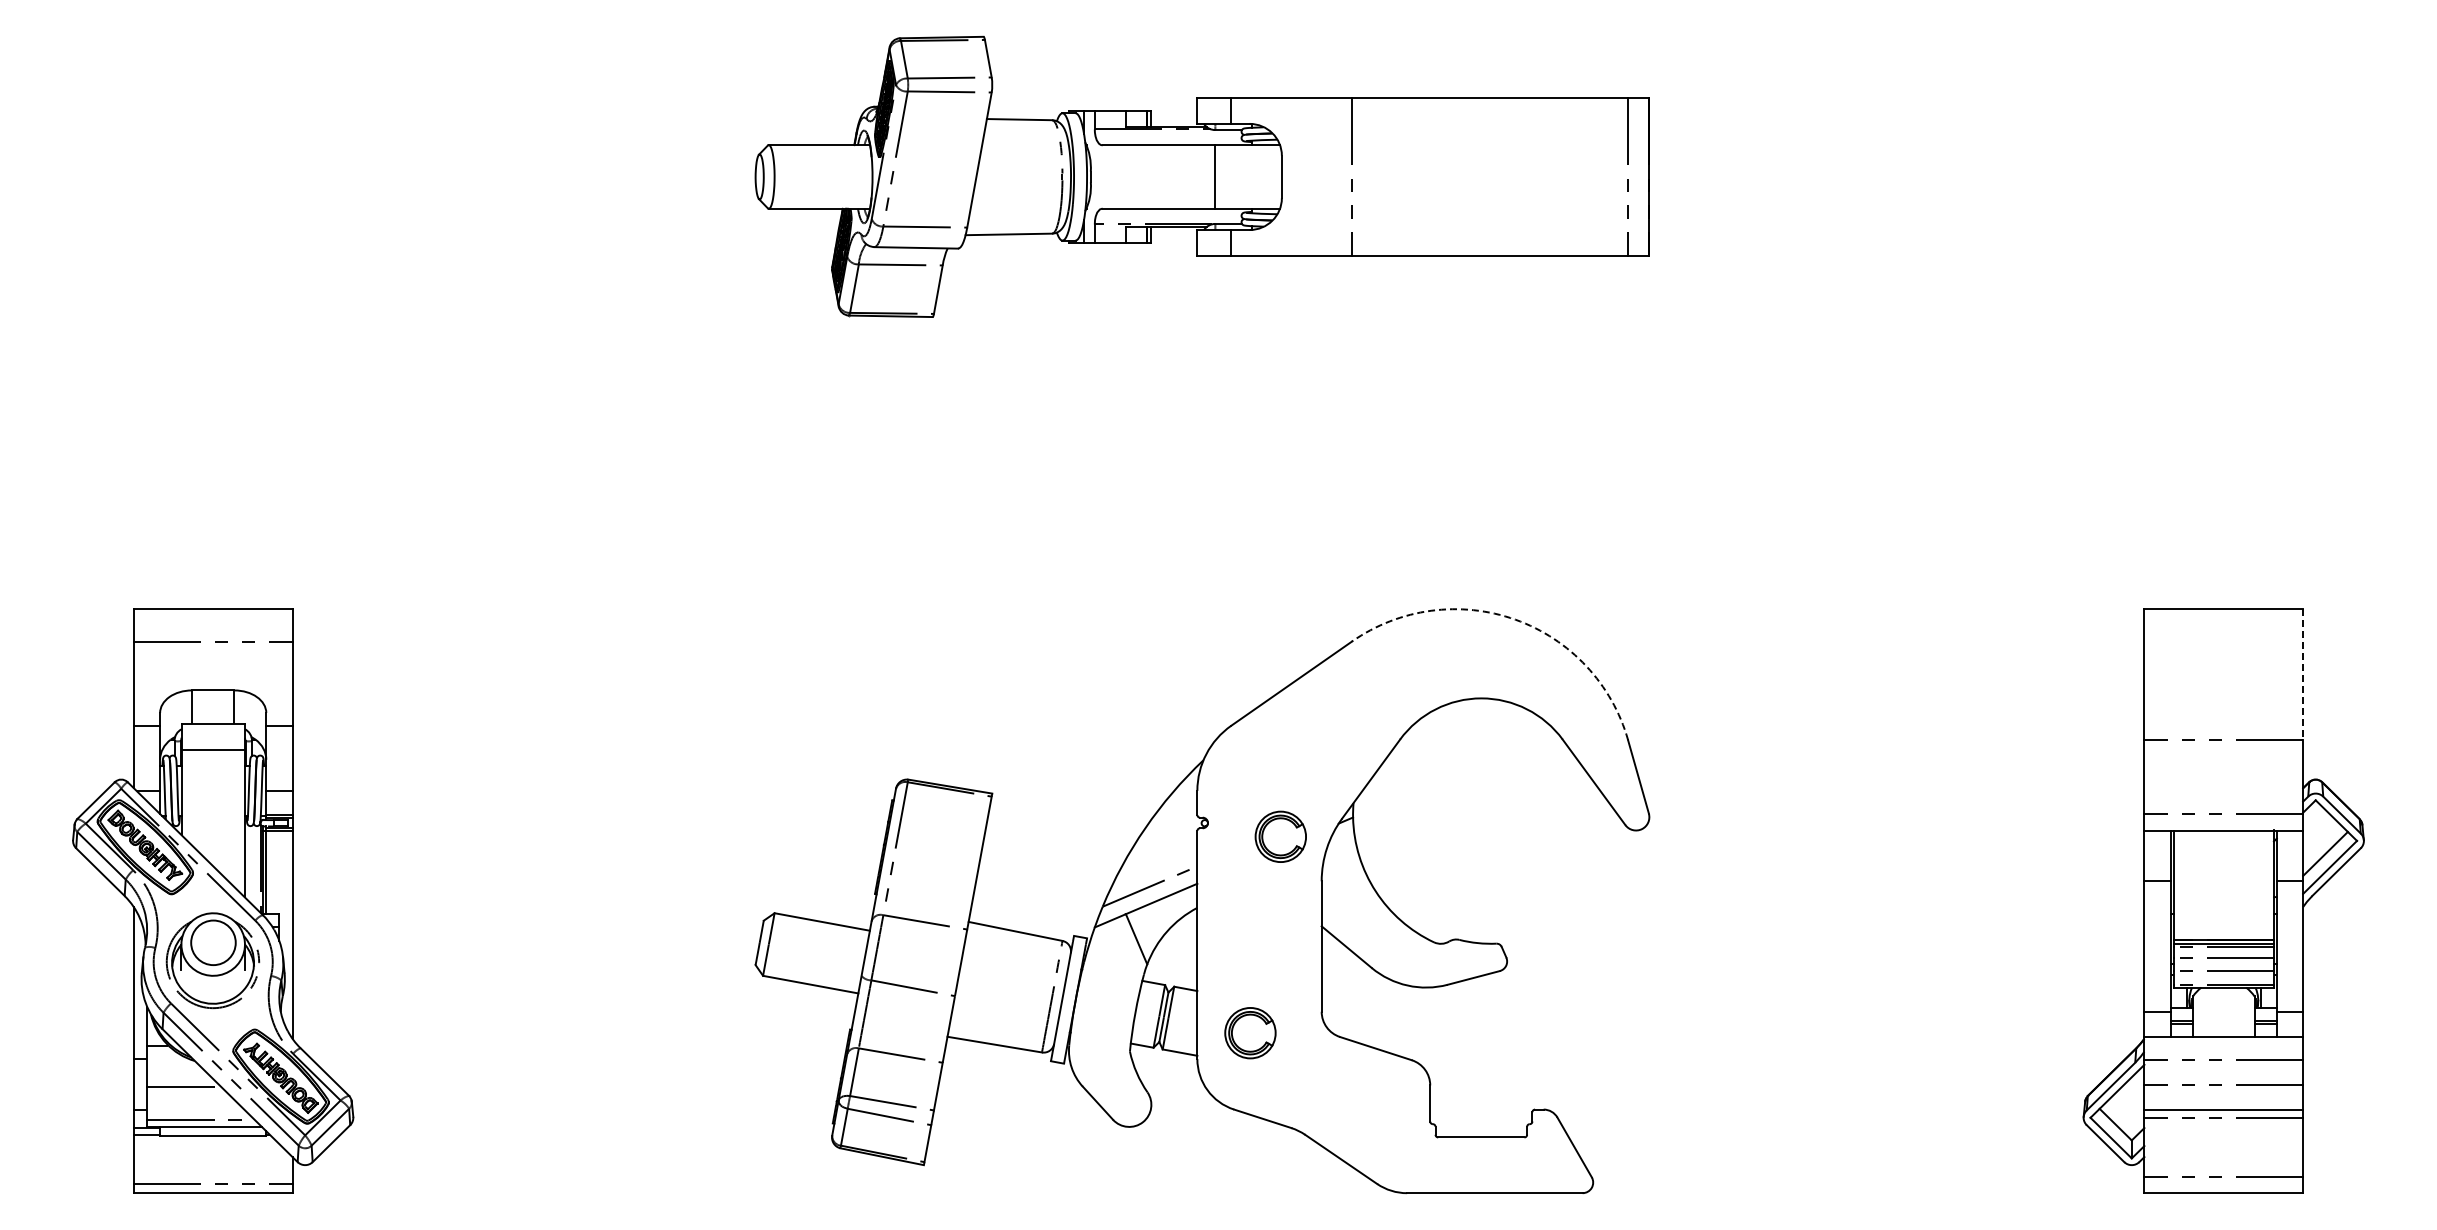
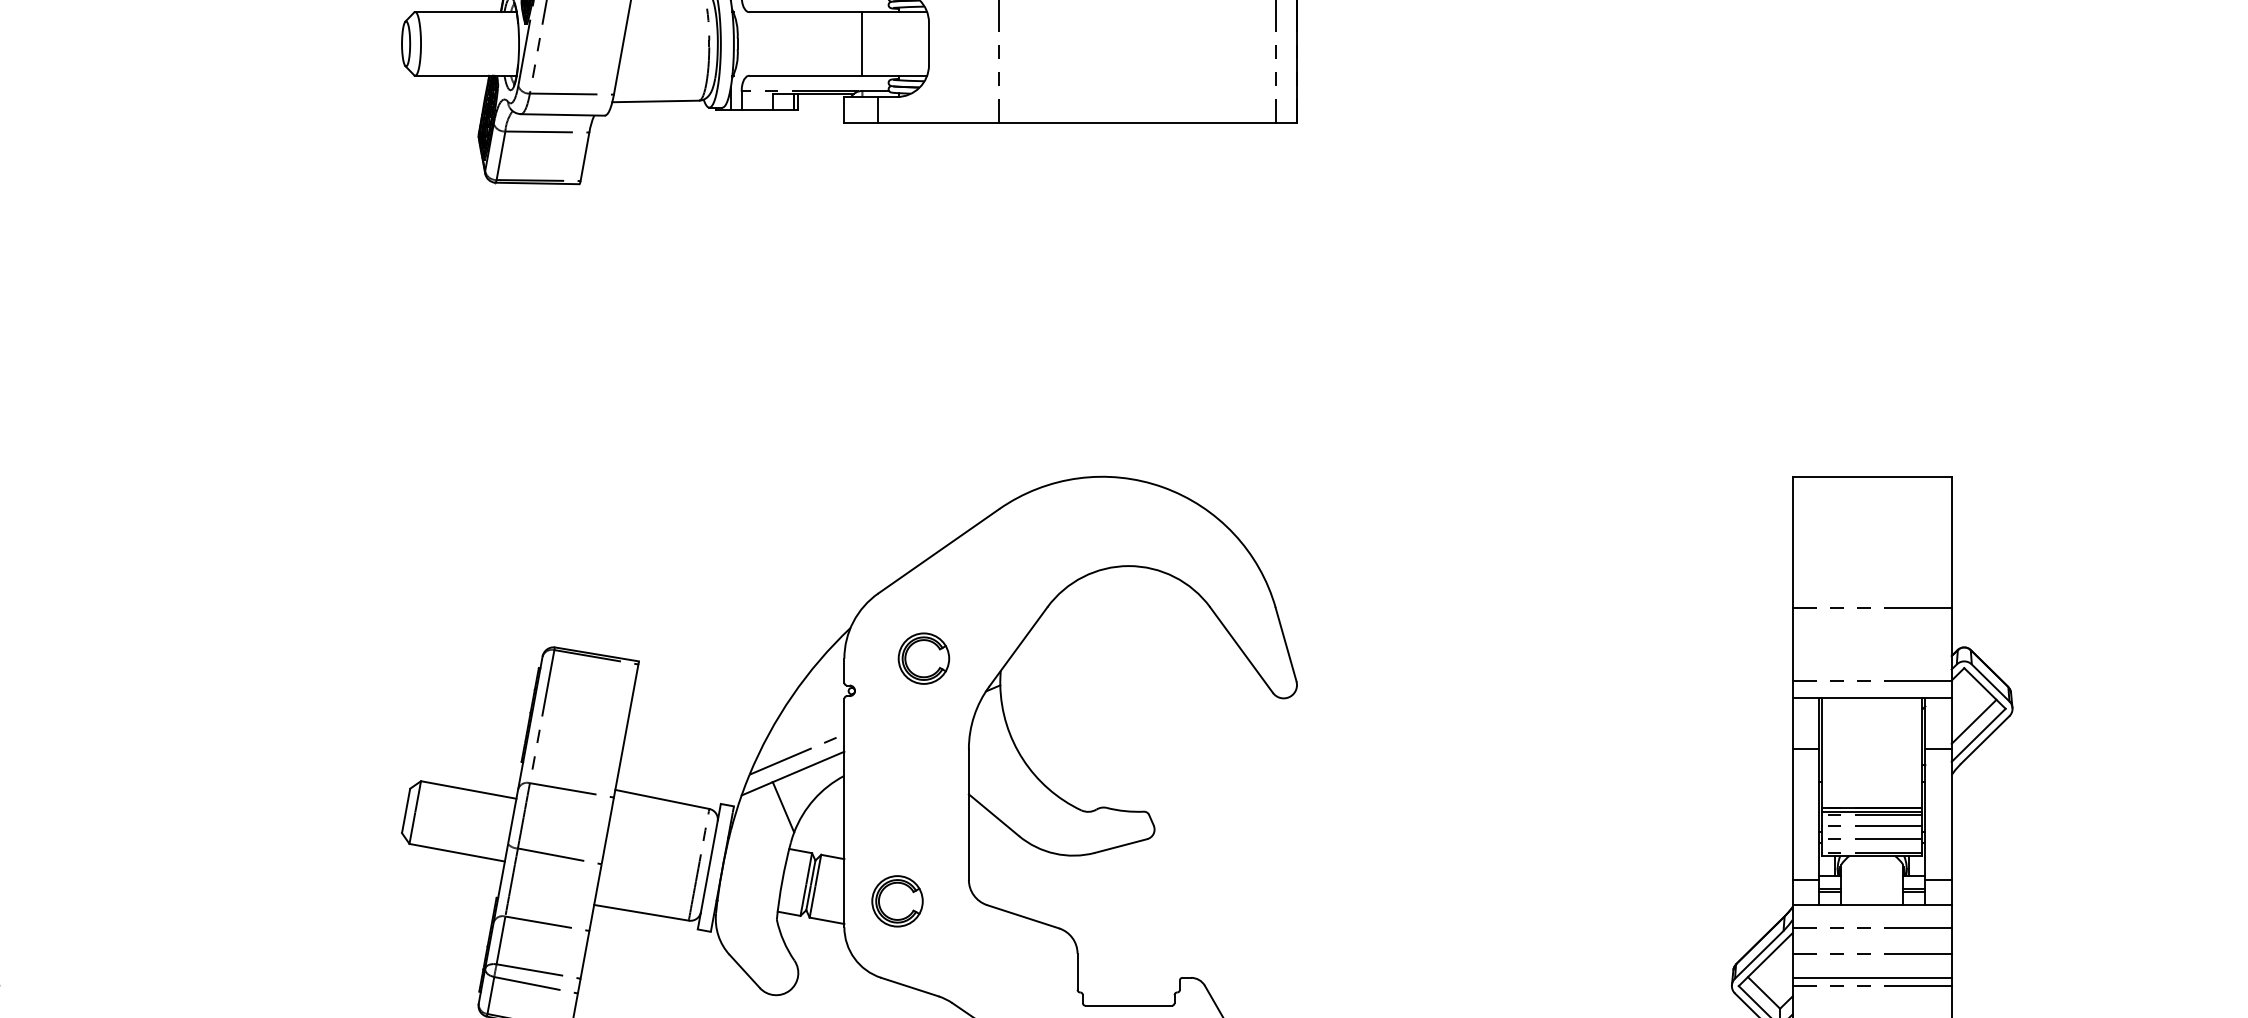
arc: (1515, 619) -> (1162, 487), dashed -> solid
line: (2303, 675) -> (1952, 543), dashed -> solid
part: (1280, 836) -> (923, 658), moved

